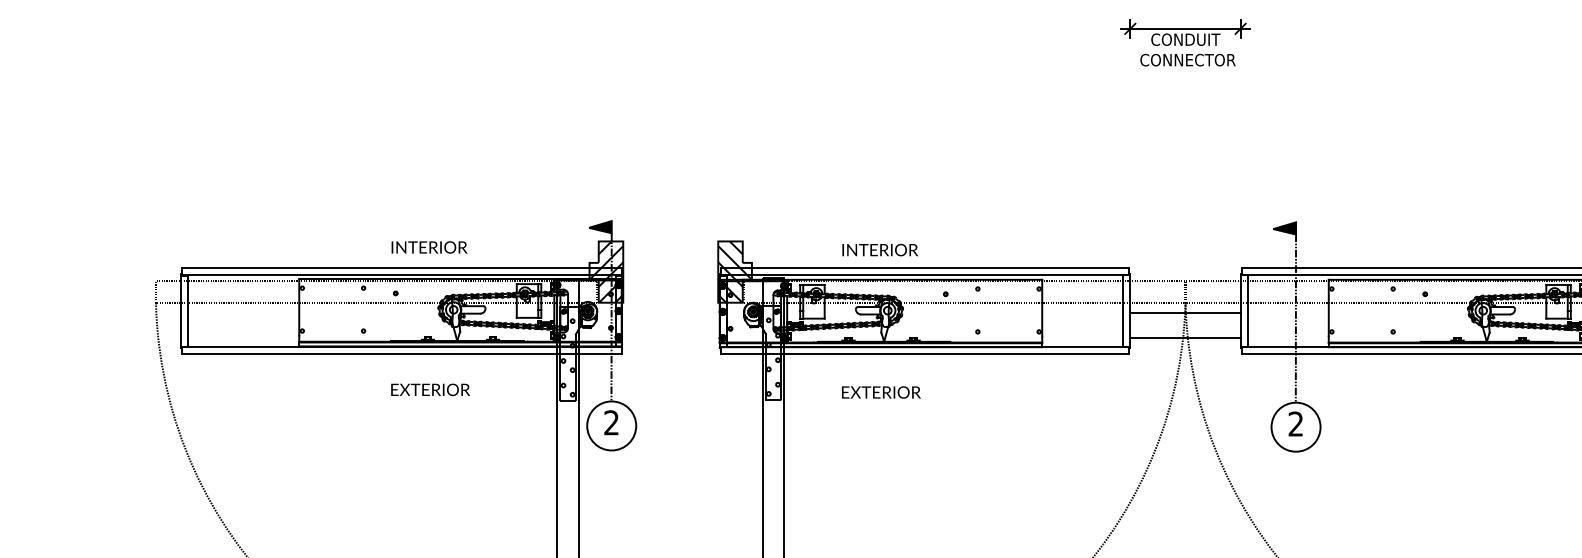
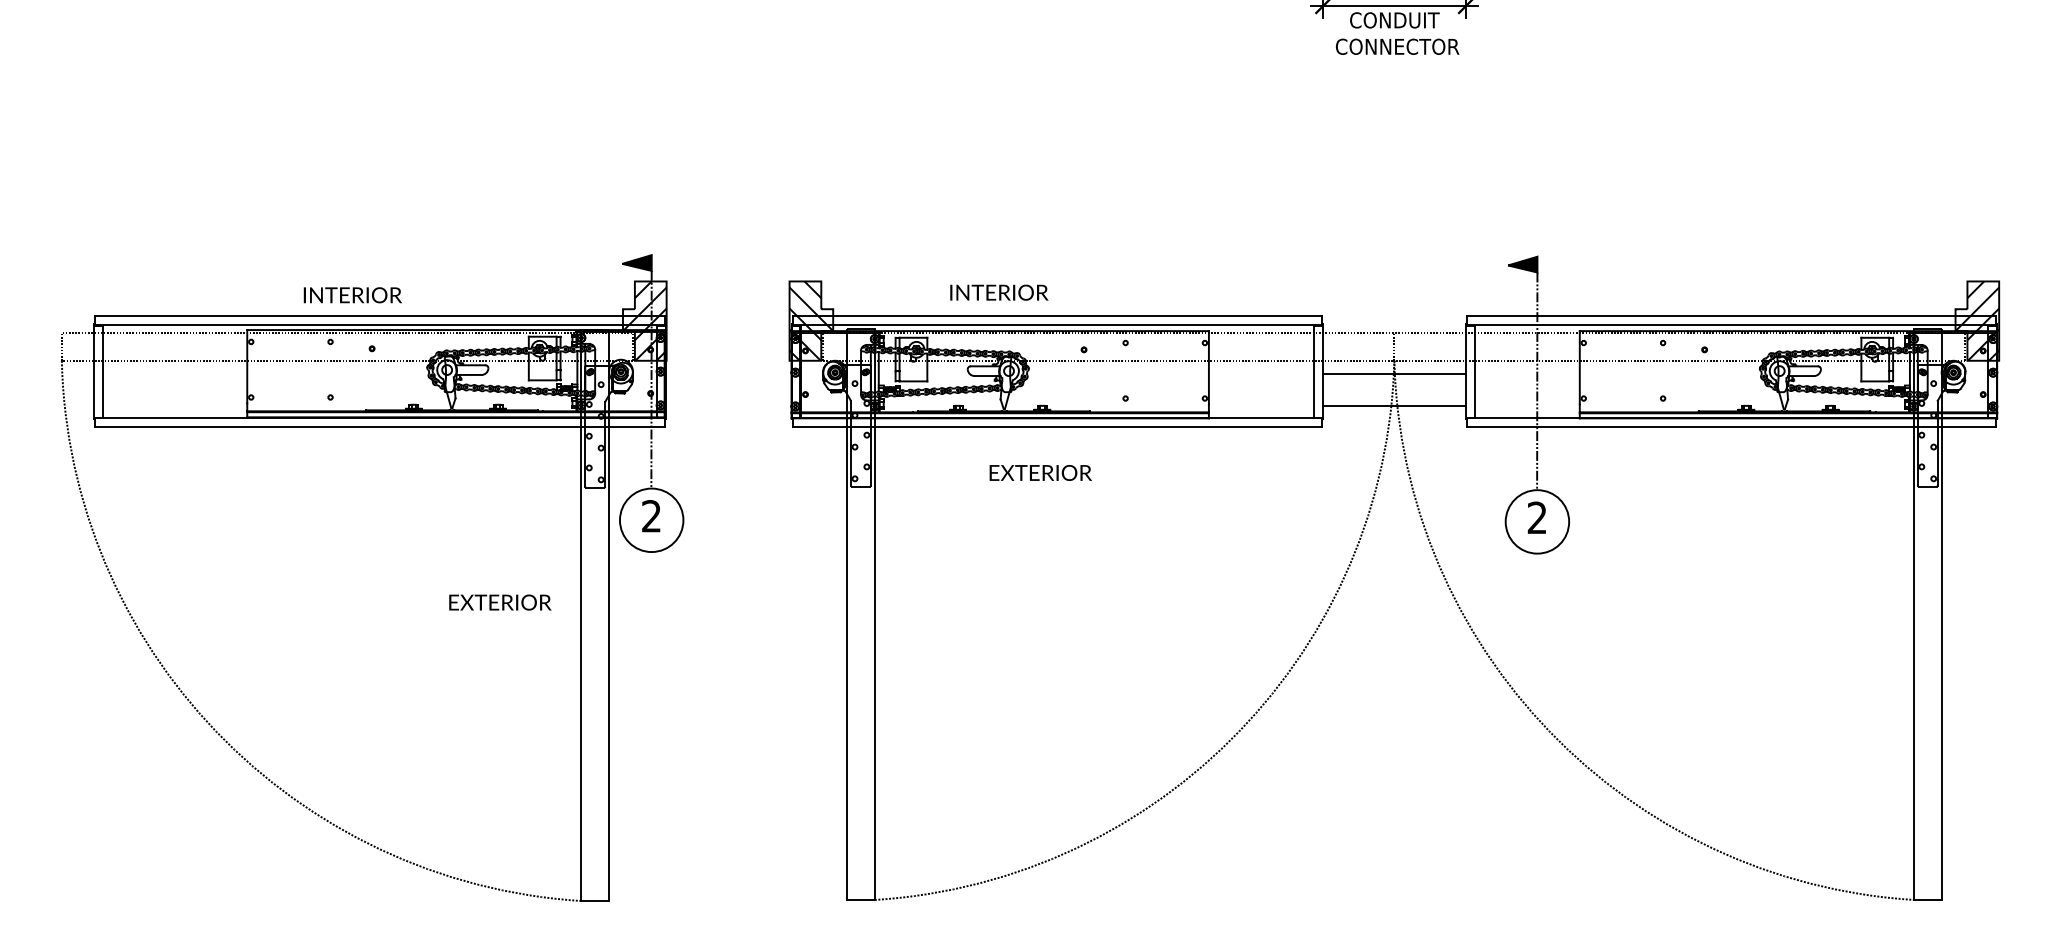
text: (429, 247) -> (352, 295), moved
text: (430, 389) -> (500, 602), moved
text: (881, 392) -> (1040, 472), moved

